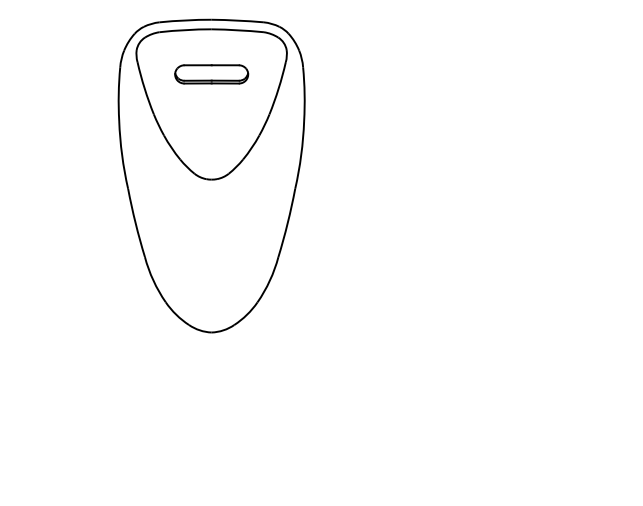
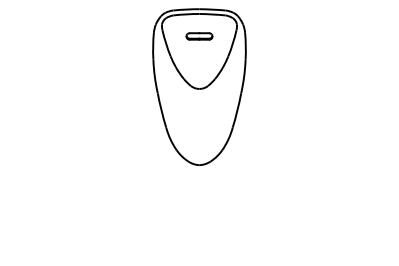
part: (211, 74) -> (199, 36), size x0.71

